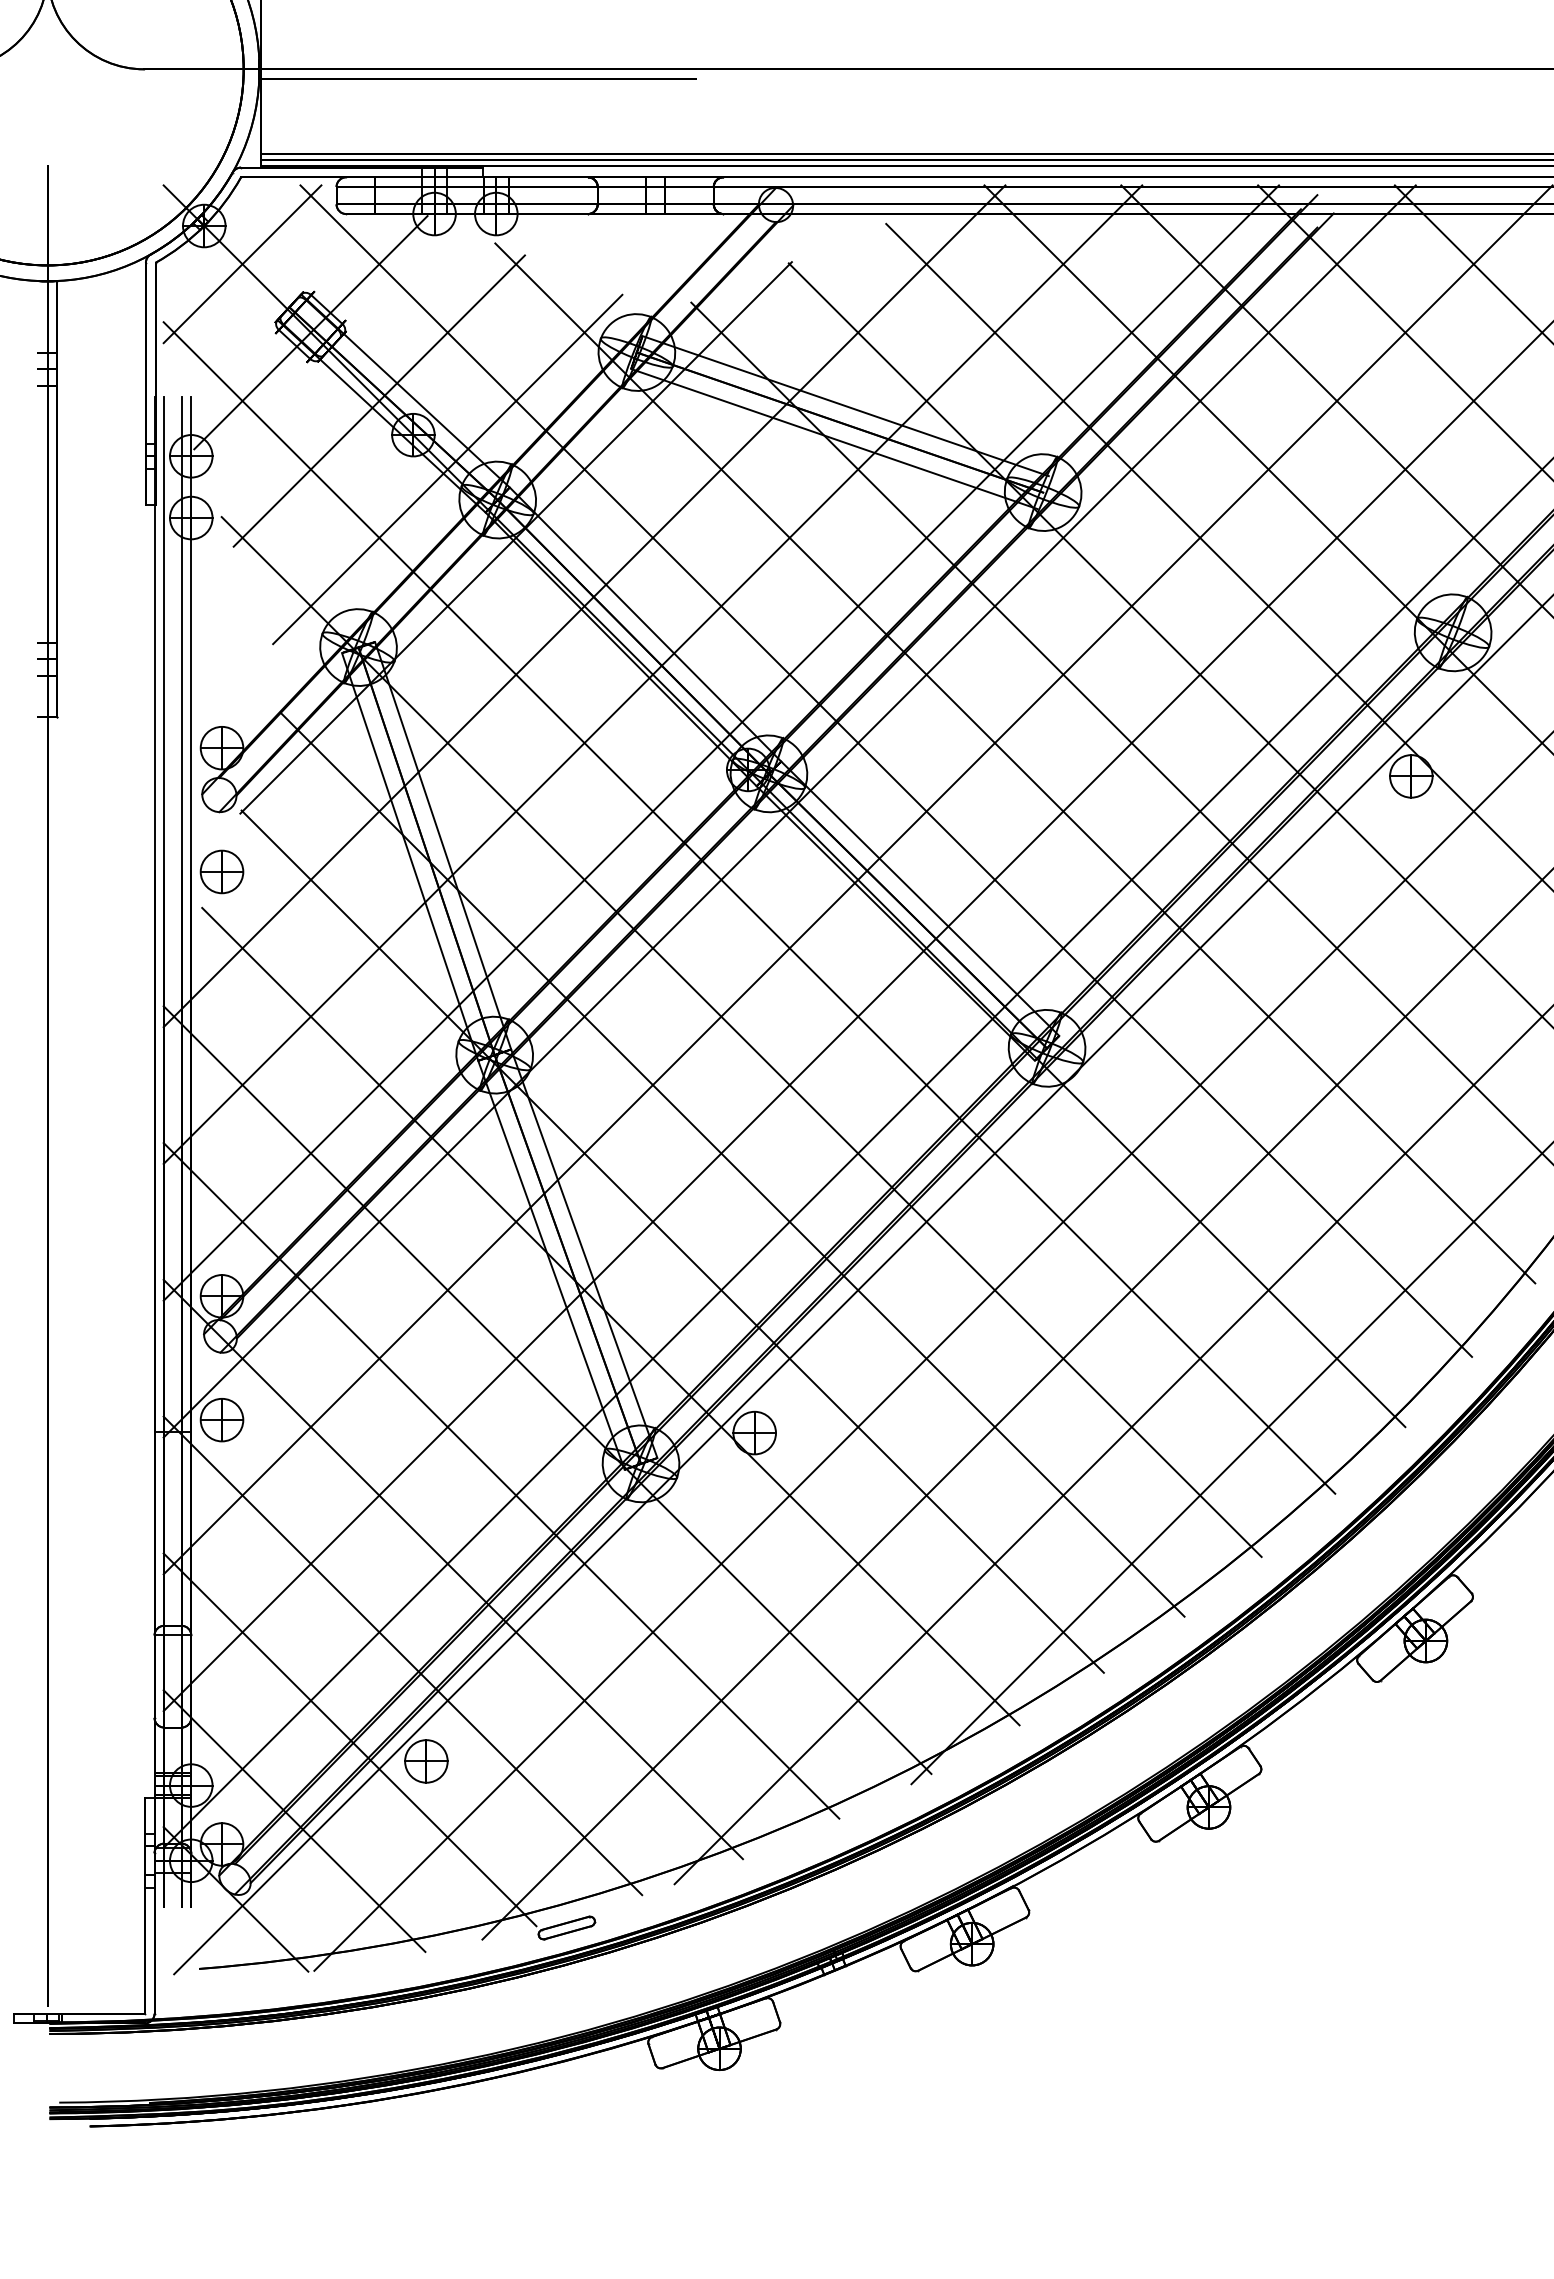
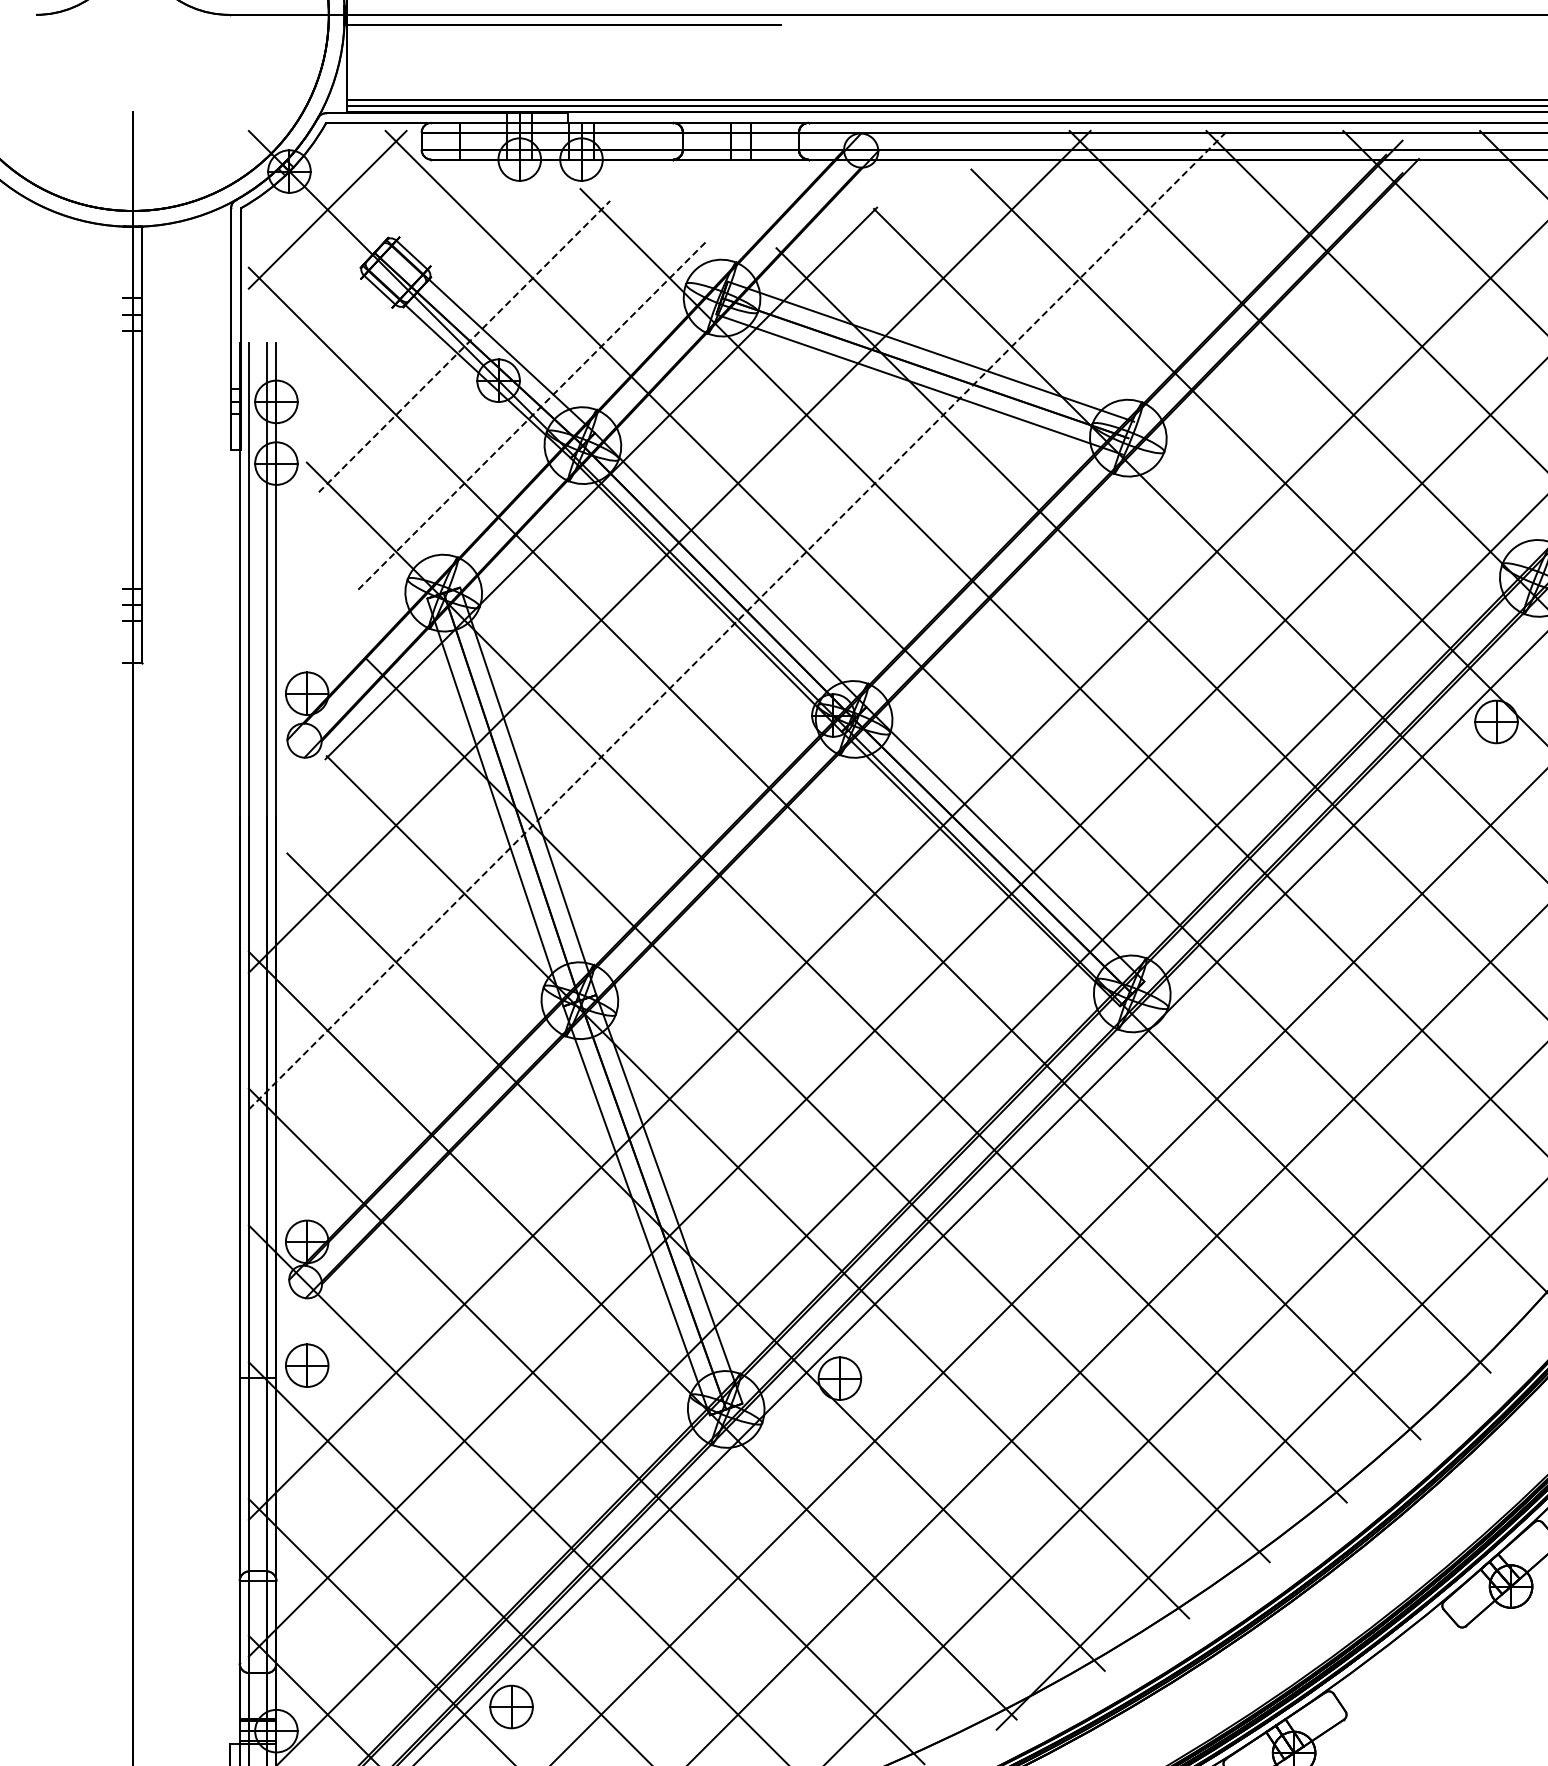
line: (310, 332) -> (395, 278), removed
line: (379, 401) -> (464, 347), solid -> dashed
line: (447, 469) -> (532, 415), solid -> dashed
line: (652, 674) -> (737, 620), solid -> dashed
line: (721, 742) -> (806, 688), removed
line: (789, 811) -> (874, 757), removed
part: (221, 871) -> (306, 817), removed

